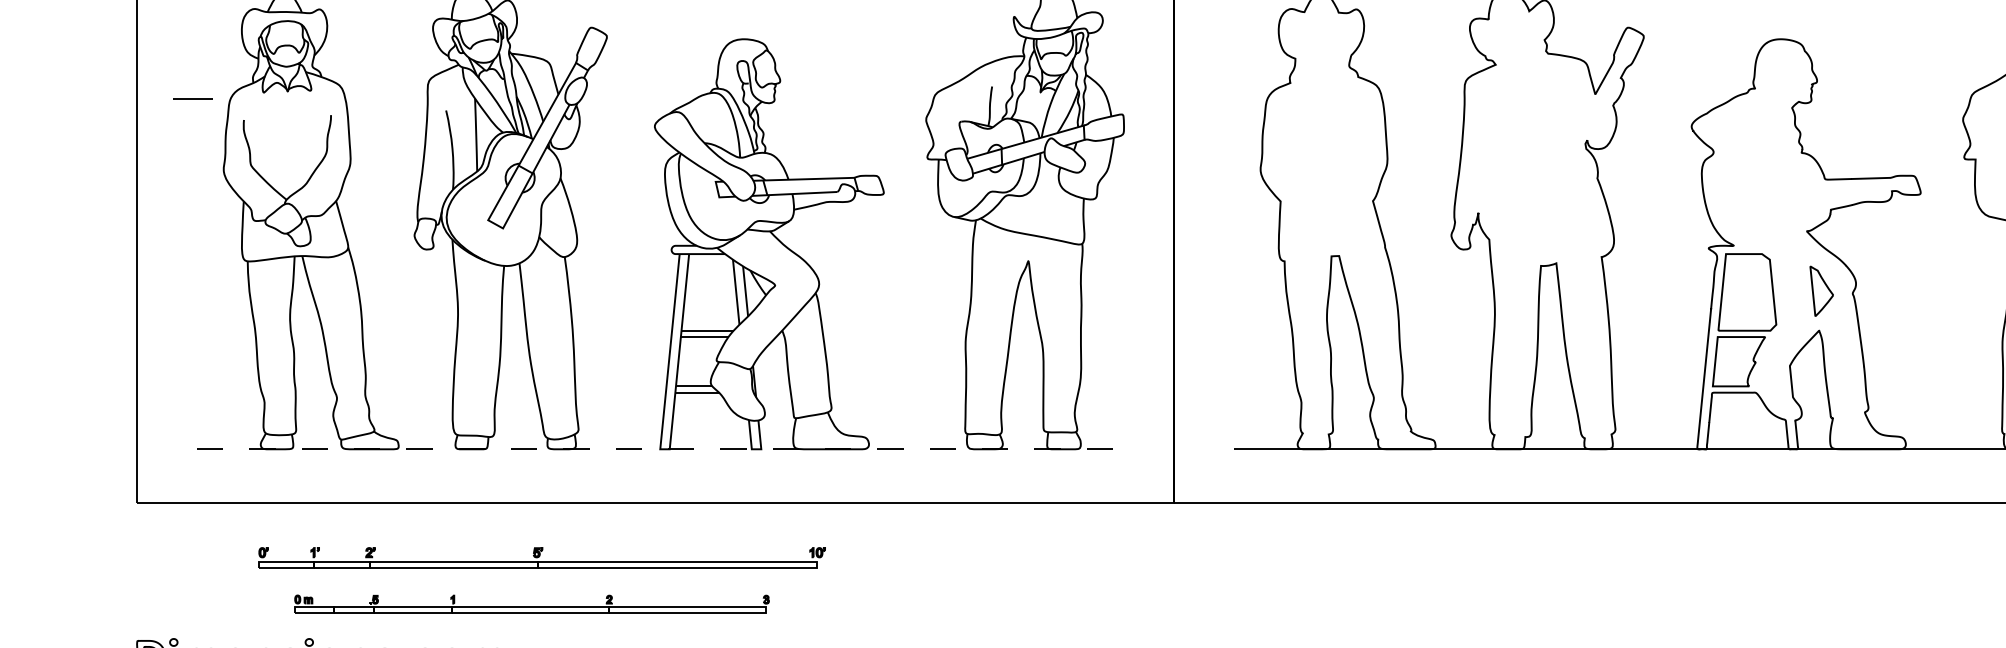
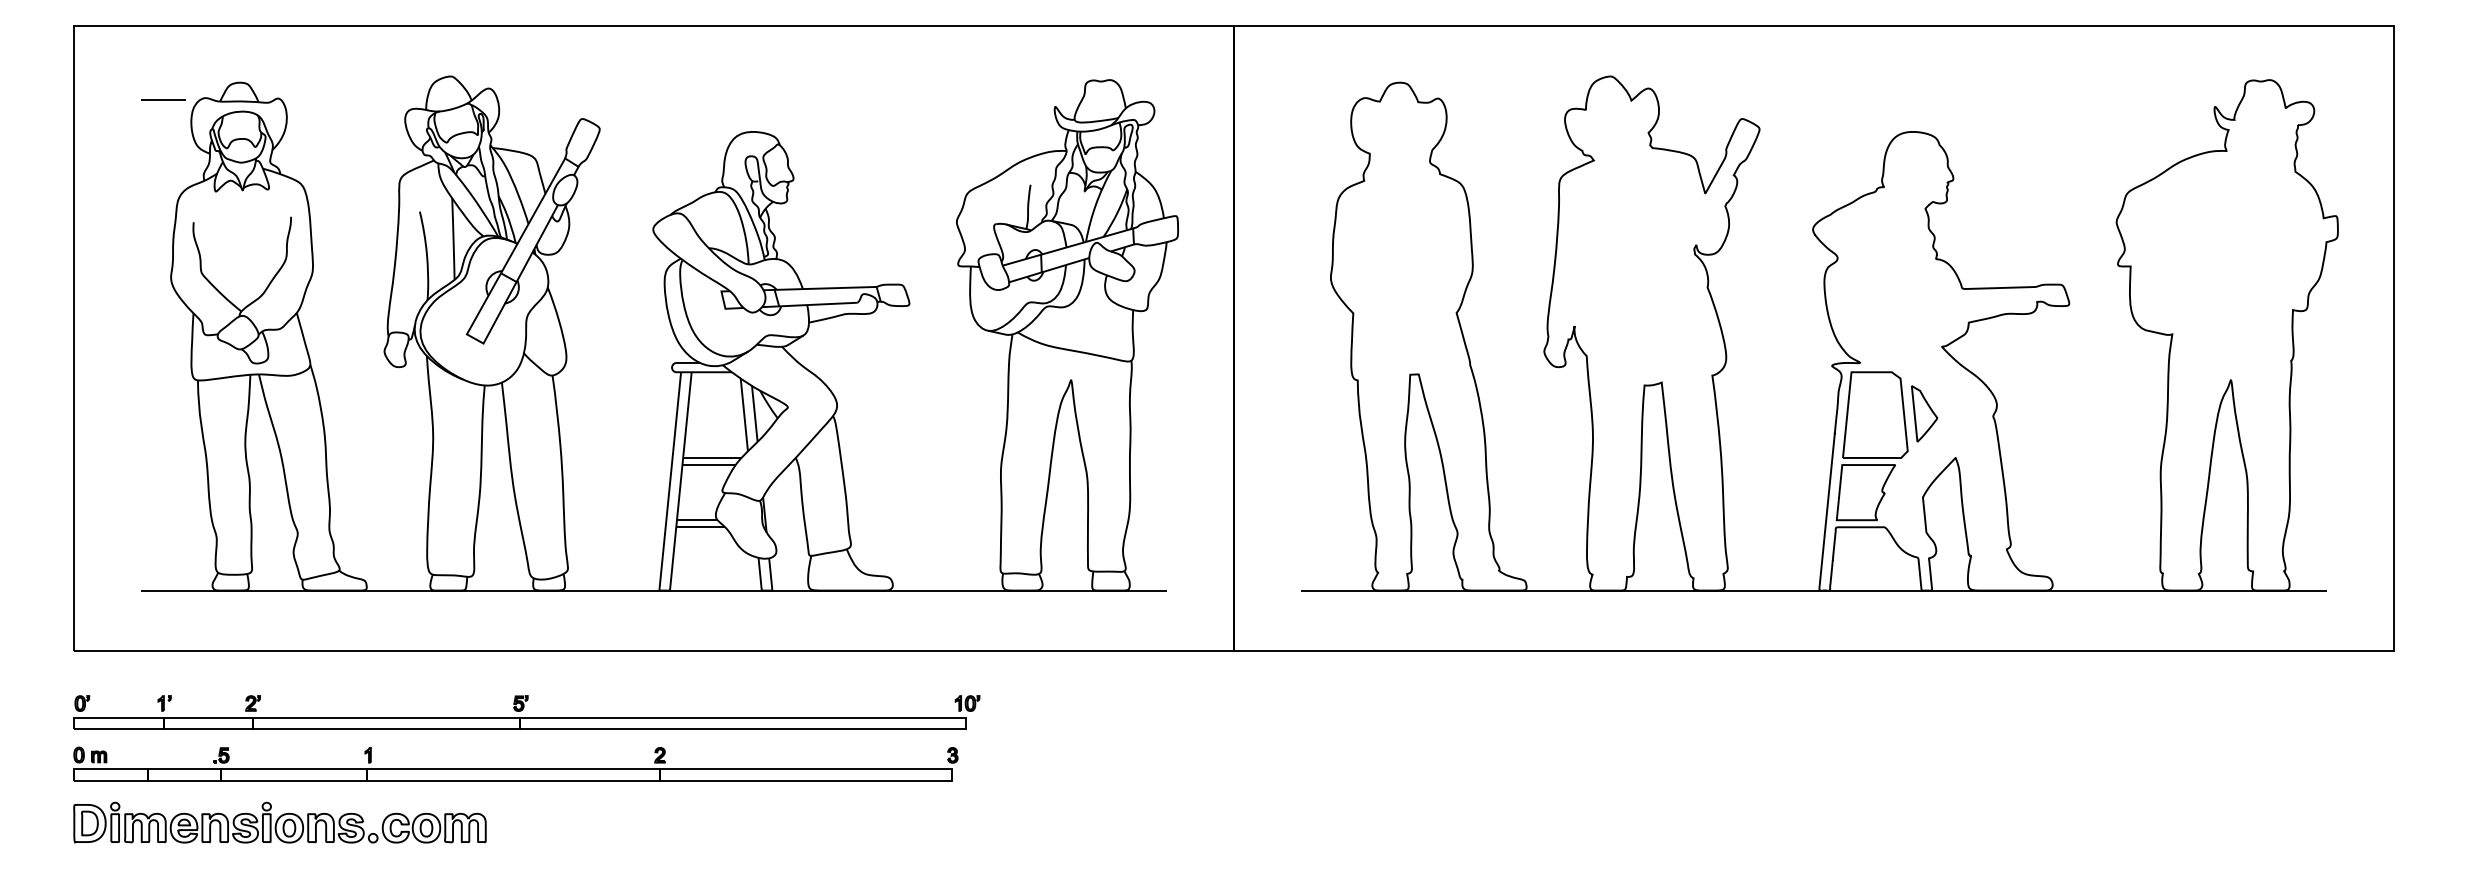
line: (192, 98) -> (163, 99), moved
part: (1821, 290) -> (1924, 413), moved
line: (655, 449) -> (654, 590), dashed -> solid
part: (541, 558) -> (526, 712), size x1.43
part: (531, 603) -> (515, 763), size x1.67

